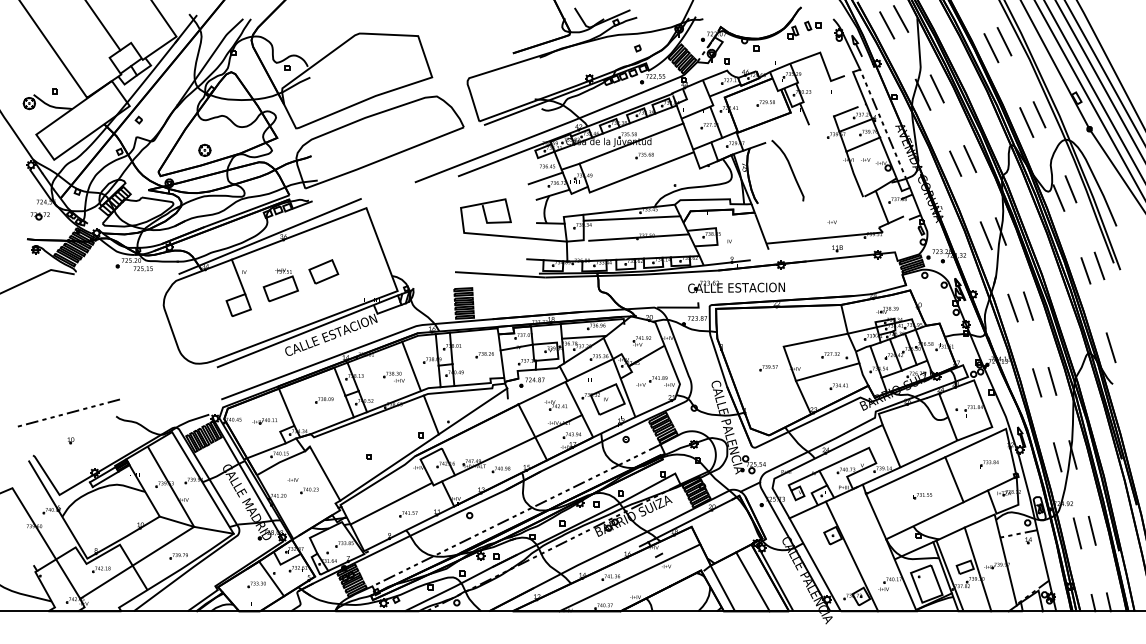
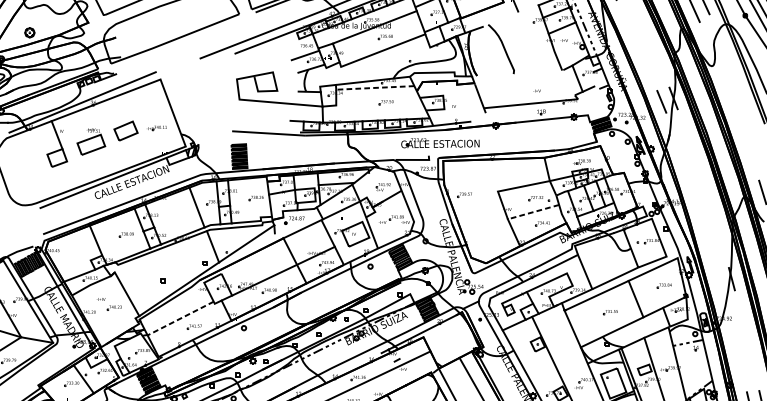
line: (970, 159) -> (649, 40), removed
line: (955, 163) -> (636, 43), removed
line: (1070, 189) -> (729, 64), removed
line: (1058, 197) -> (720, 70), removed
line: (631, 218) -> (374, 87), solid -> dashed
line: (639, 237) -> (381, 103), removed
line: (1099, 265) -> (753, 125), removed
line: (1085, 270) -> (742, 129), removed
part: (736, 286) -> (440, 142), moved
line: (1028, 305) -> (695, 158), removed
line: (1012, 307) -> (682, 159), removed
part: (768, 368) -> (464, 195), moved
line: (827, 372) -> (533, 212), solid -> dashed
part: (393, 376) -> (182, 215), removed
line: (1052, 380) -> (715, 218), removed
line: (1037, 382) -> (703, 220), removed
part: (555, 405) -> (313, 239), removed
part: (264, 421) -> (156, 128), moved
line: (1057, 457) -> (719, 281), removed
line: (391, 503) -> (180, 318), solid -> dashed
line: (516, 515) -> (281, 328), removed
line: (1091, 530) -> (746, 340), removed
line: (1077, 533) -> (735, 342), removed

